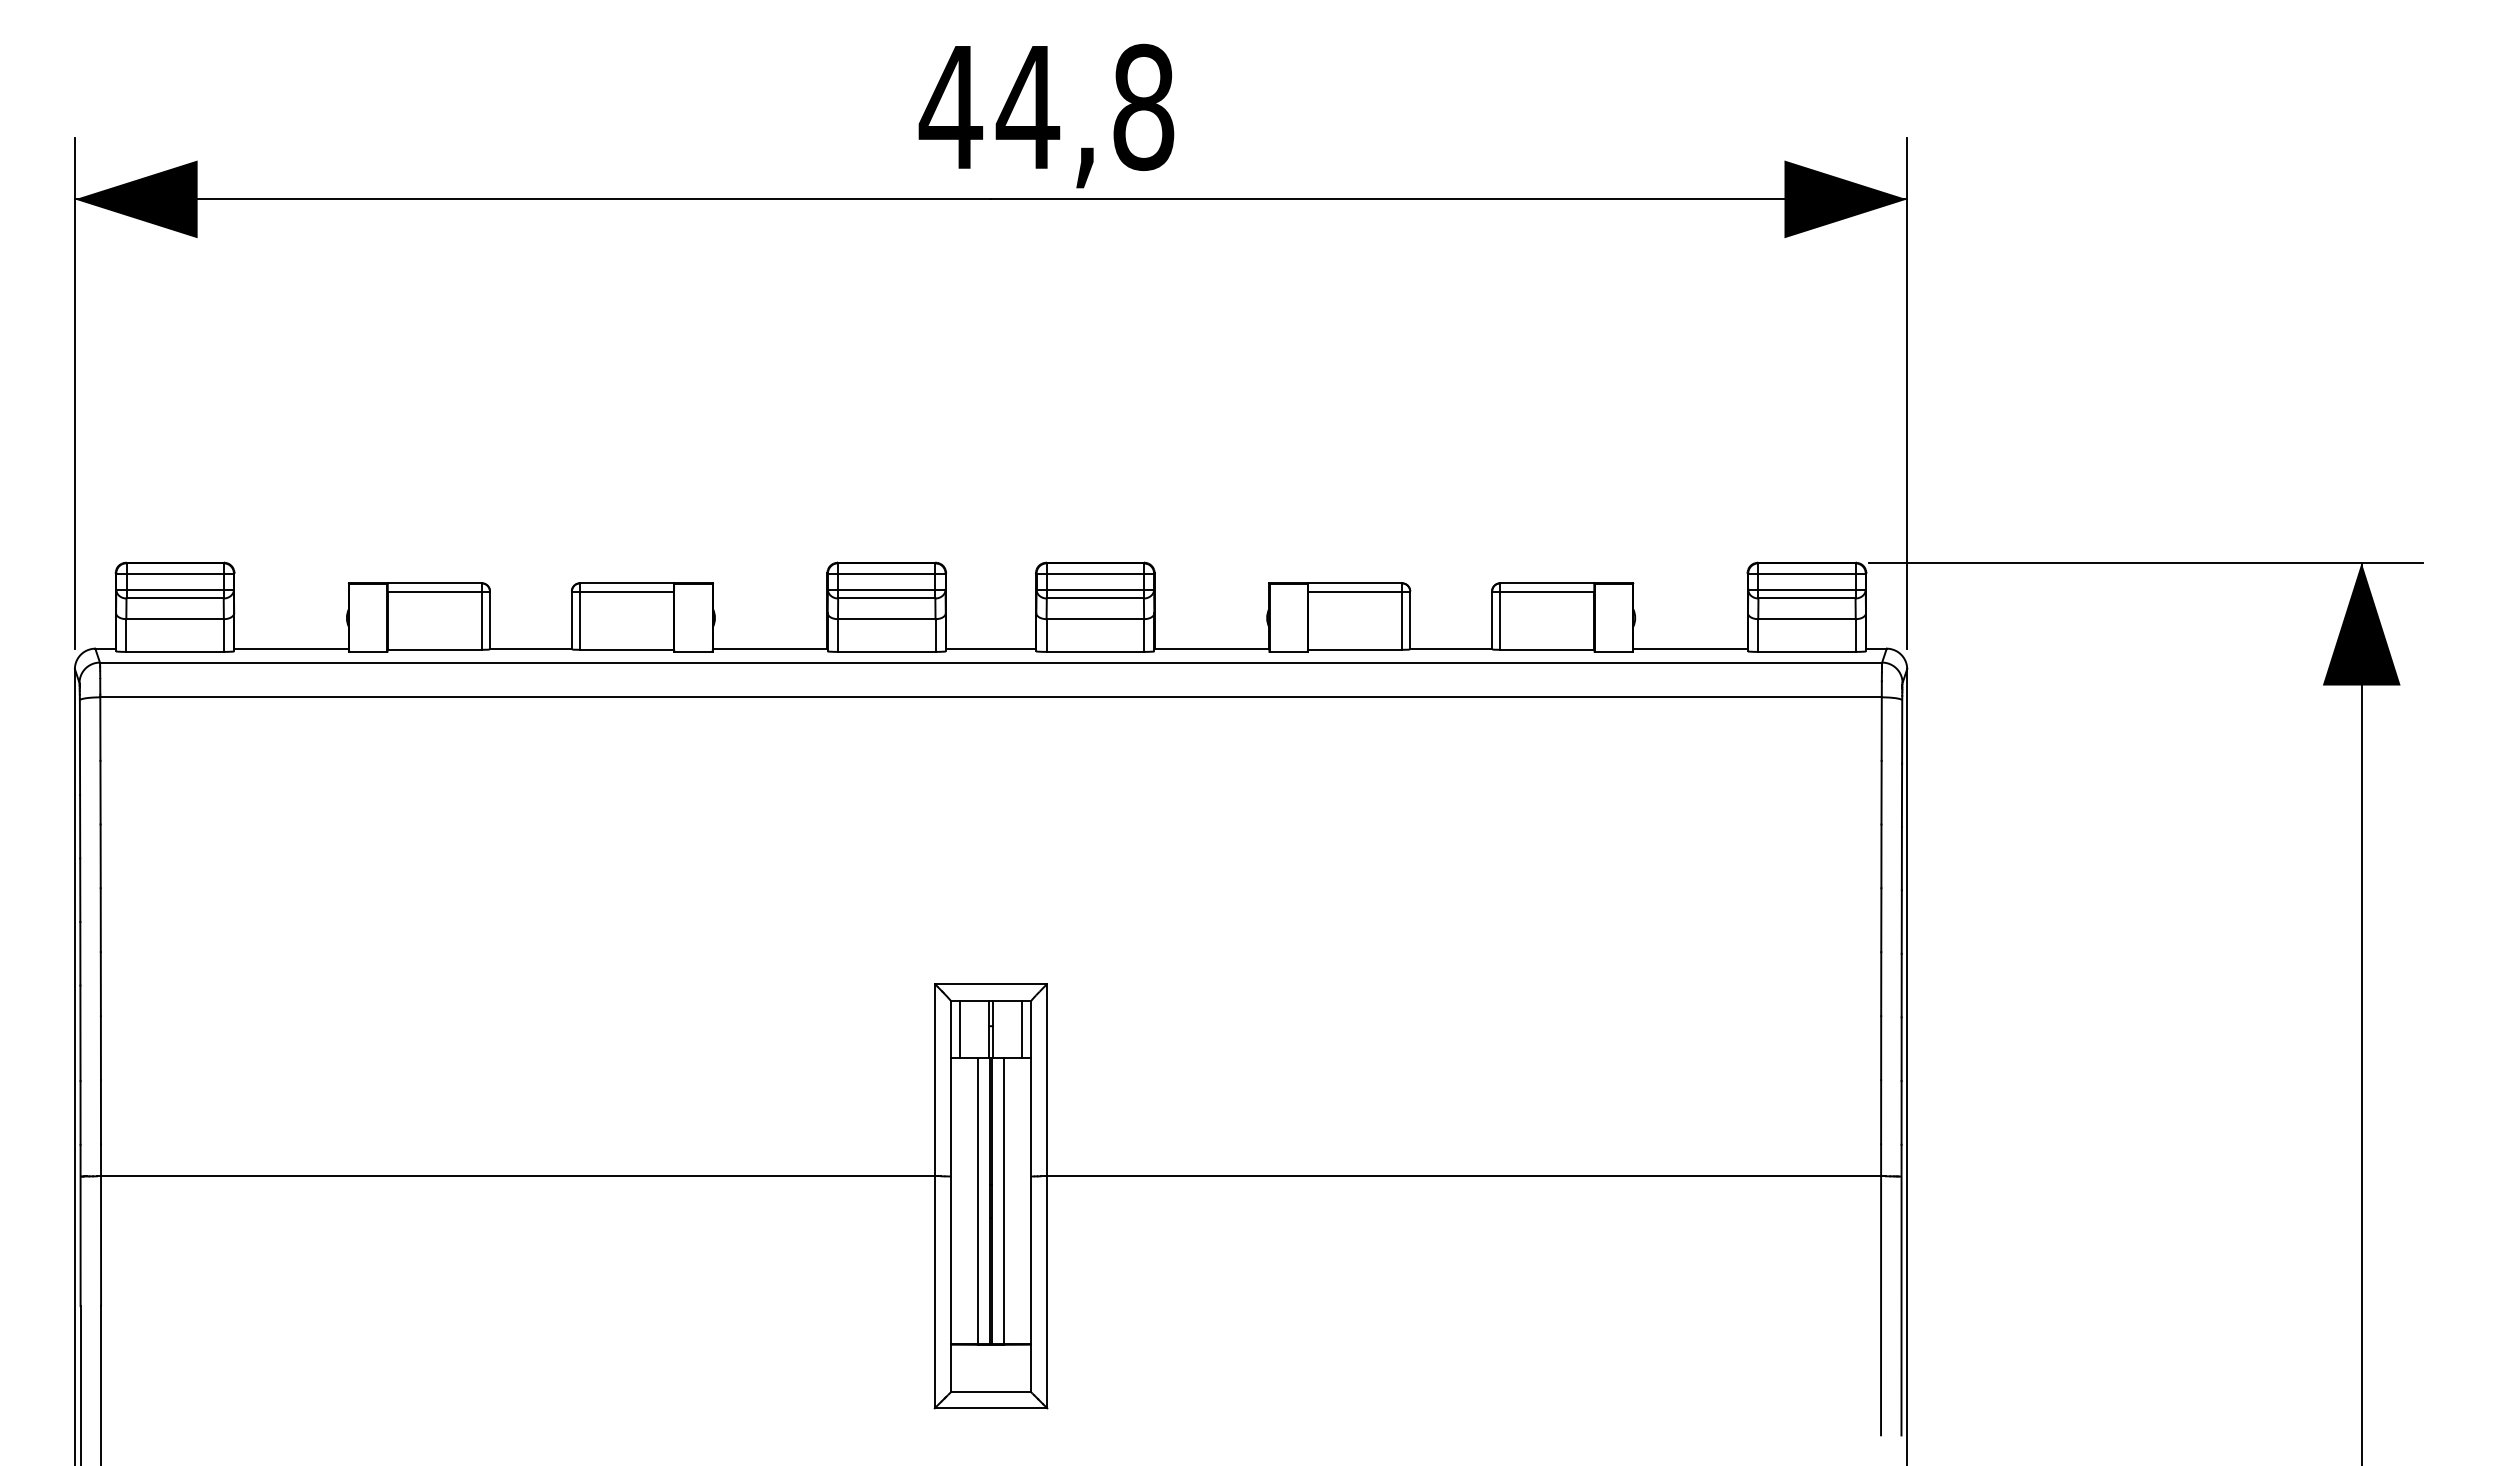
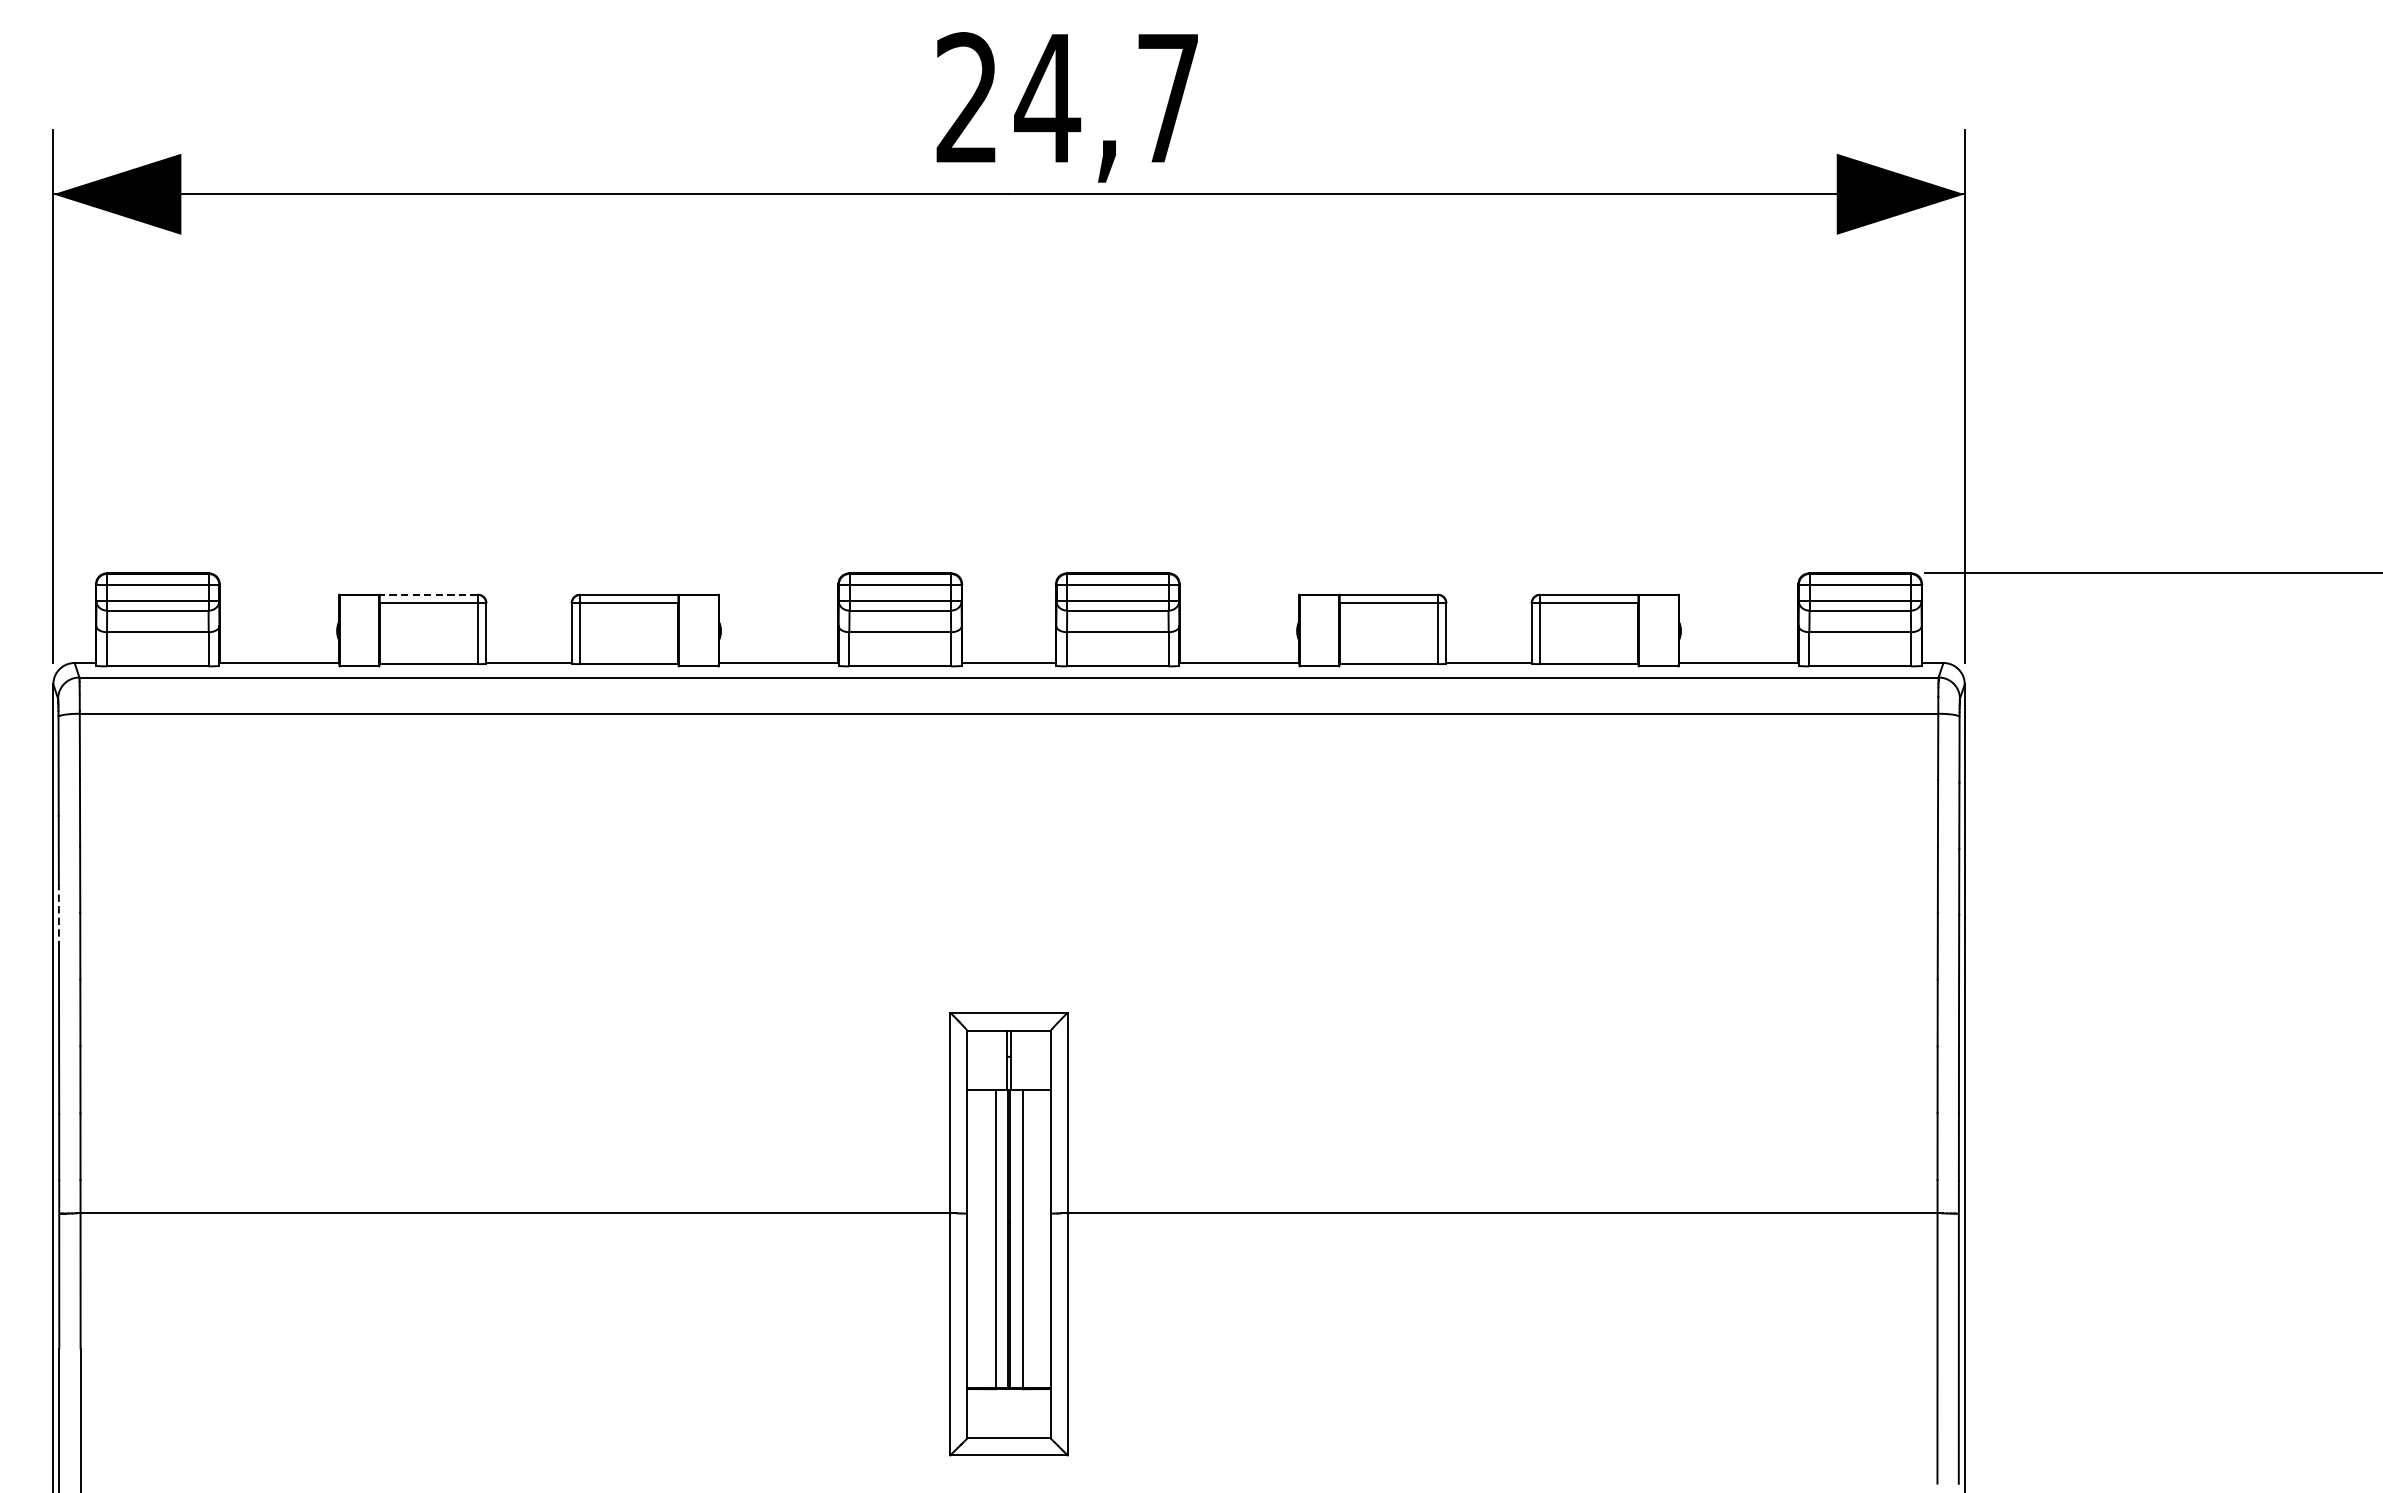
text: (1046, 106) -> (1066, 97), 44,8 -> 24,7
line: (434, 583) -> (428, 594), solid -> dashed
line: (80, 890) -> (59, 915), solid -> dashed
line: (960, 1029) -> (977, 1060), removed
line: (1021, 1029) -> (1040, 1060), removed

